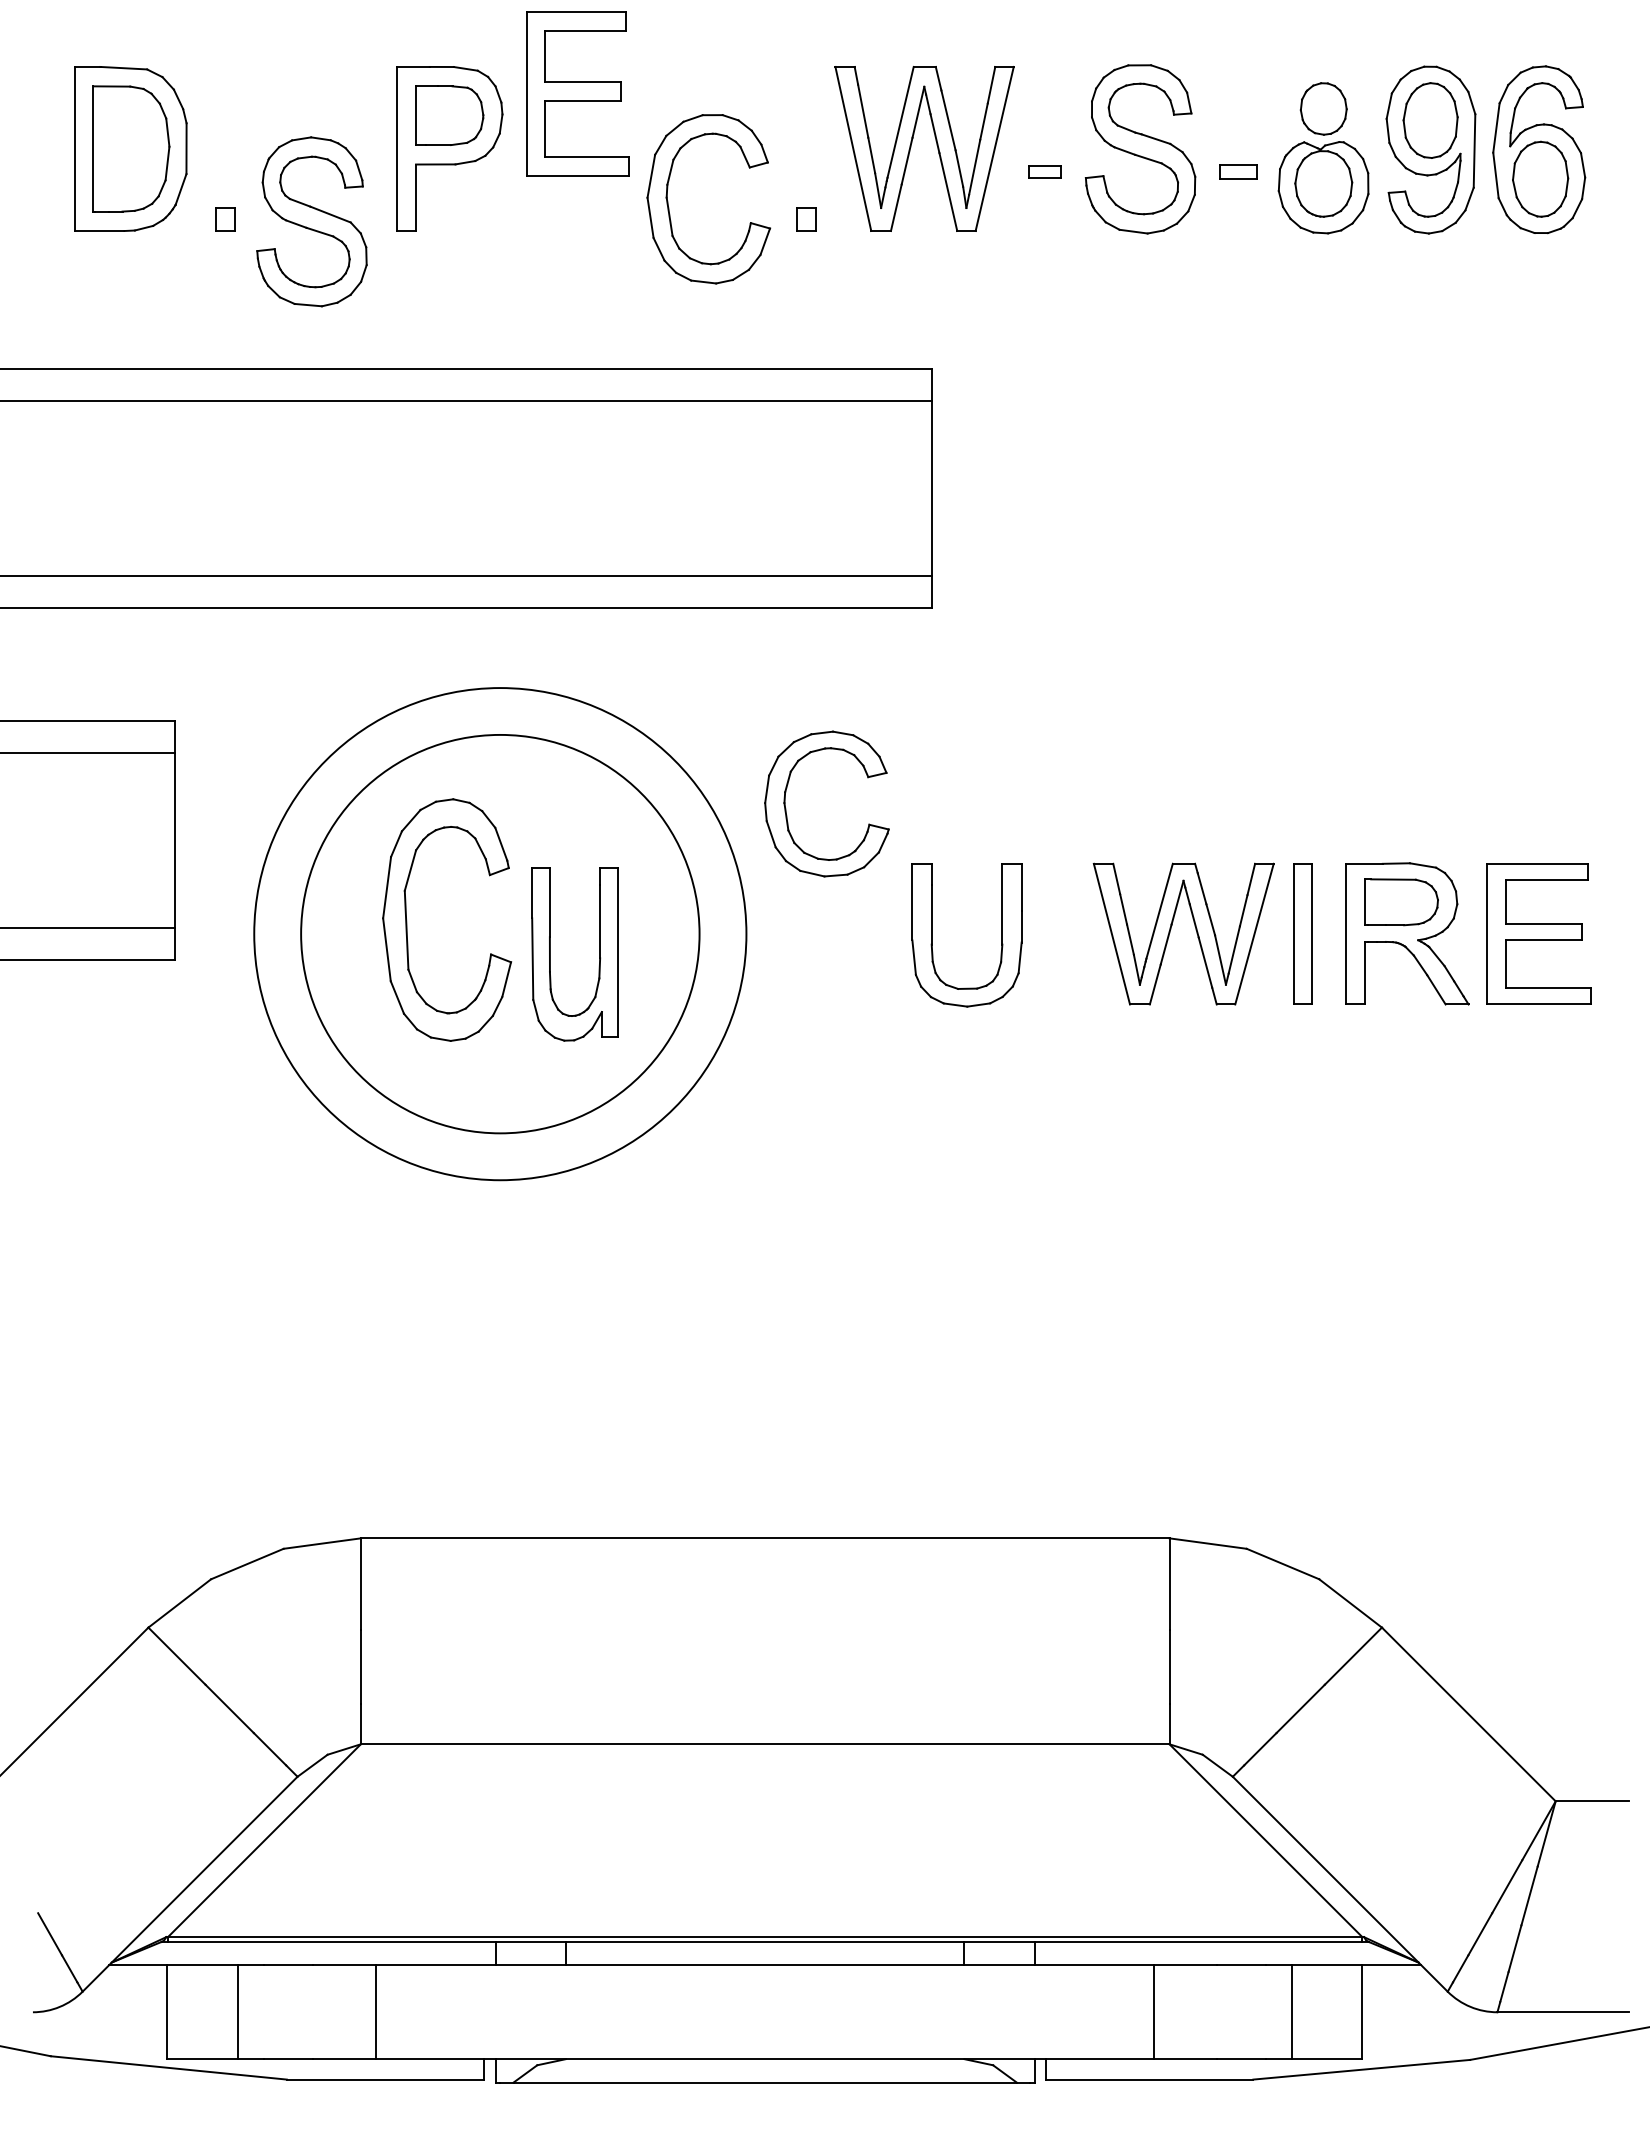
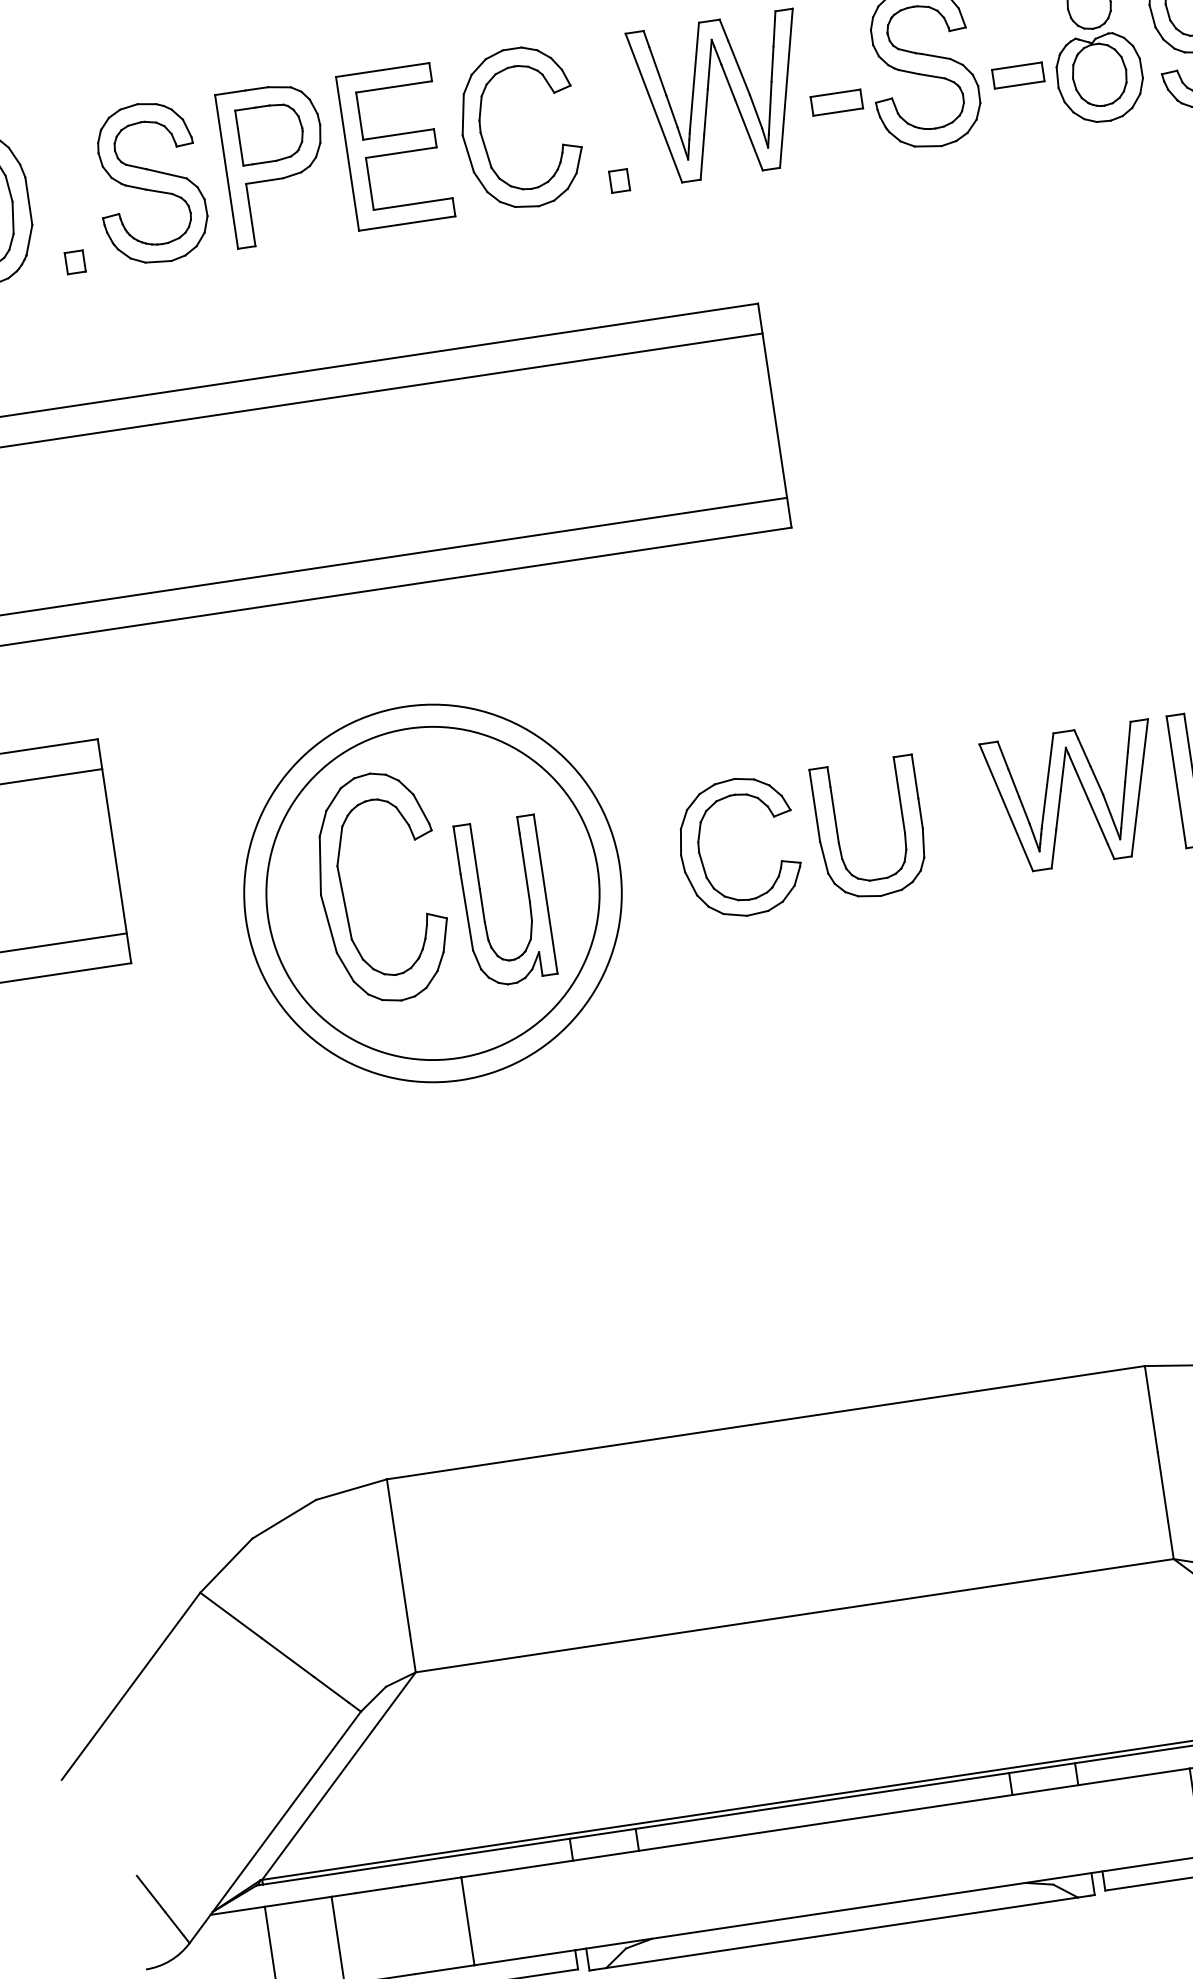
part: (577, 93) -> (395, 146), moved
part: (1045, 171) -> (837, 102), size x1.67
part: (1238, 171) -> (1018, 75), size x1.43
part: (669, 207) -> (484, 141), moved
part: (311, 221) -> (149, 182), moved
part: (786, 808) -> (701, 857), moved
circle: (500, 933) -> (433, 892), size x0.71

